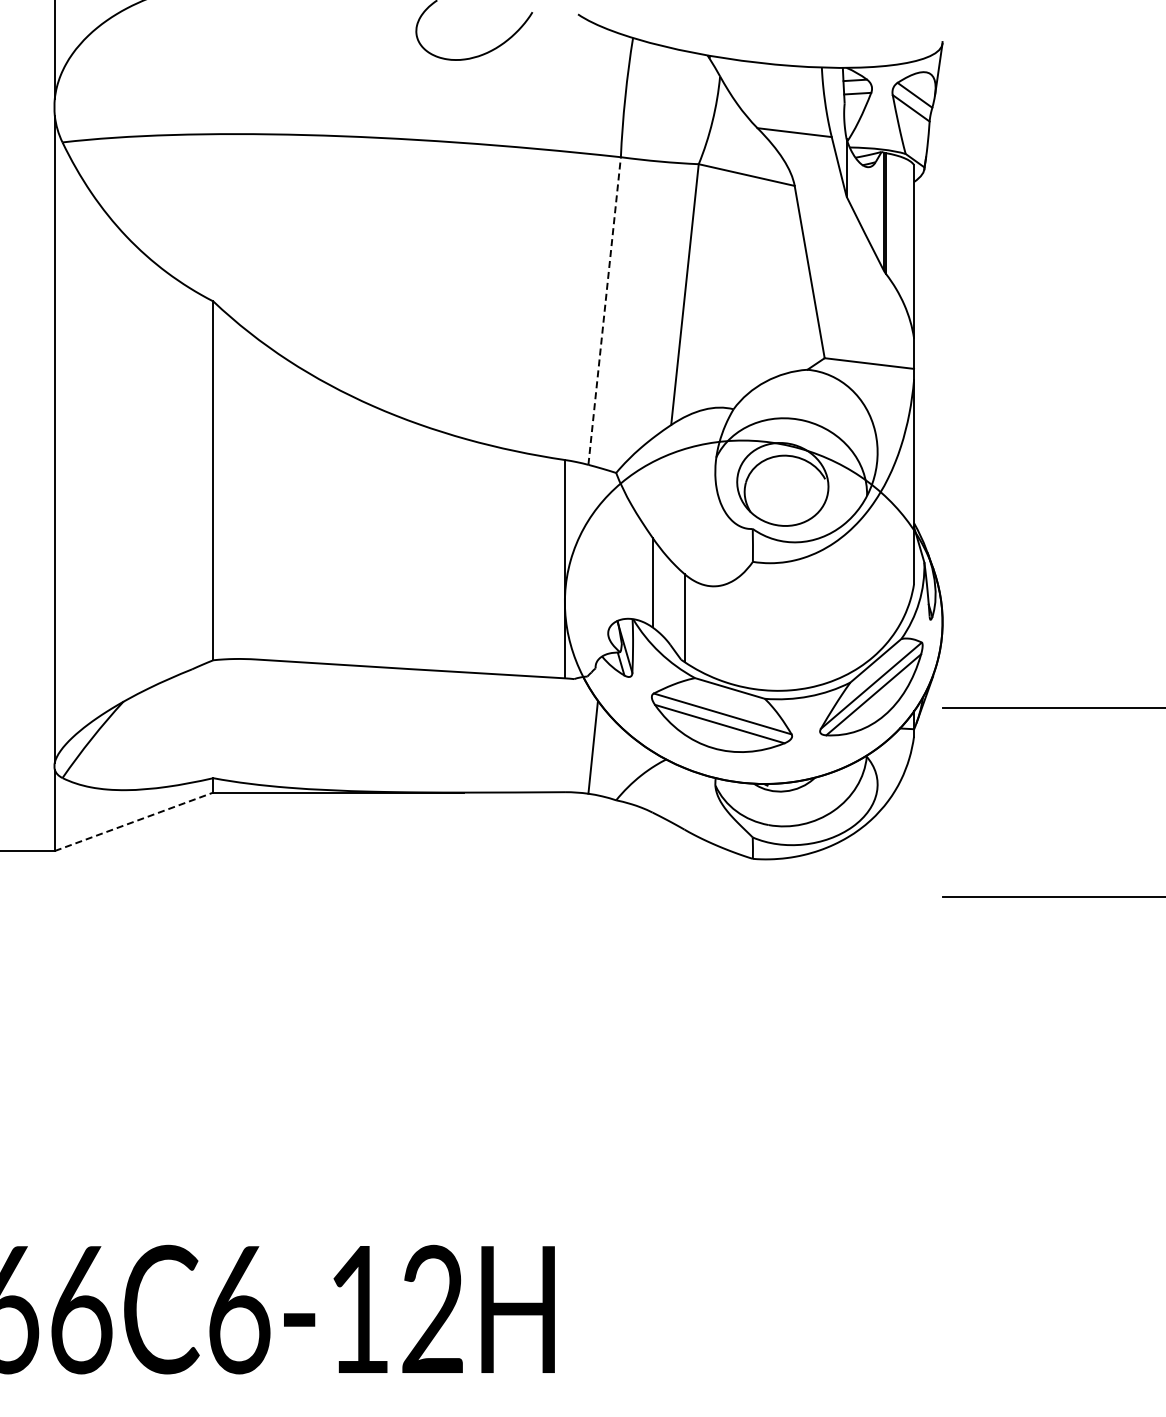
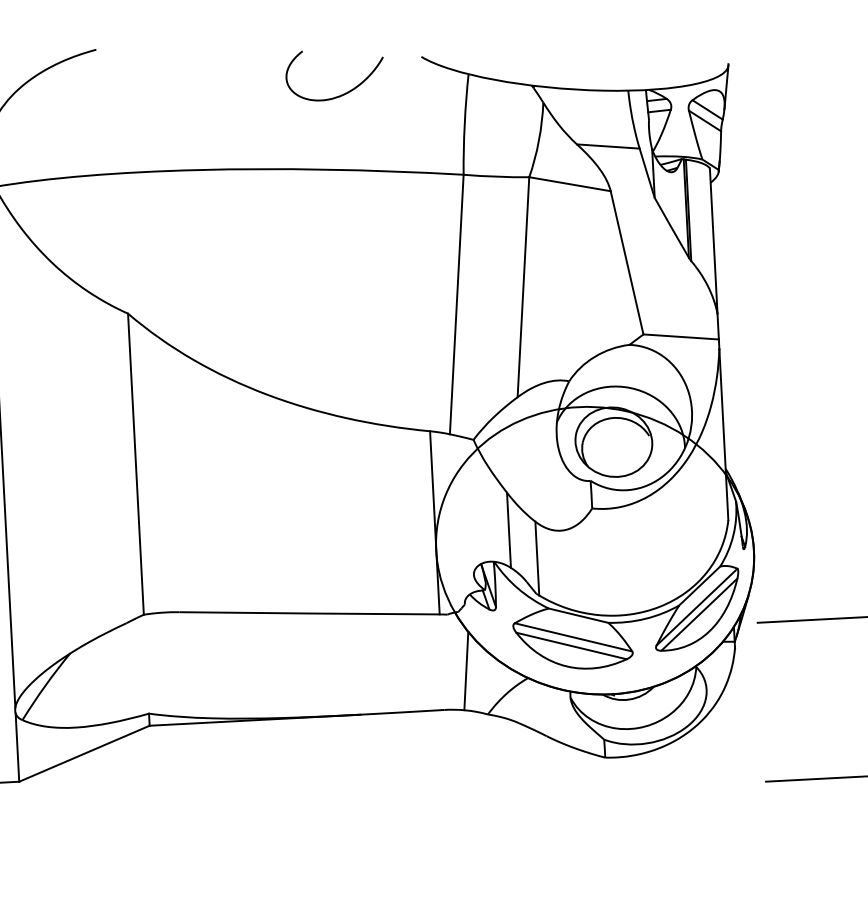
line: (604, 311) -> (456, 304), dashed -> solid
line: (134, 821) -> (84, 753), dashed -> solid

